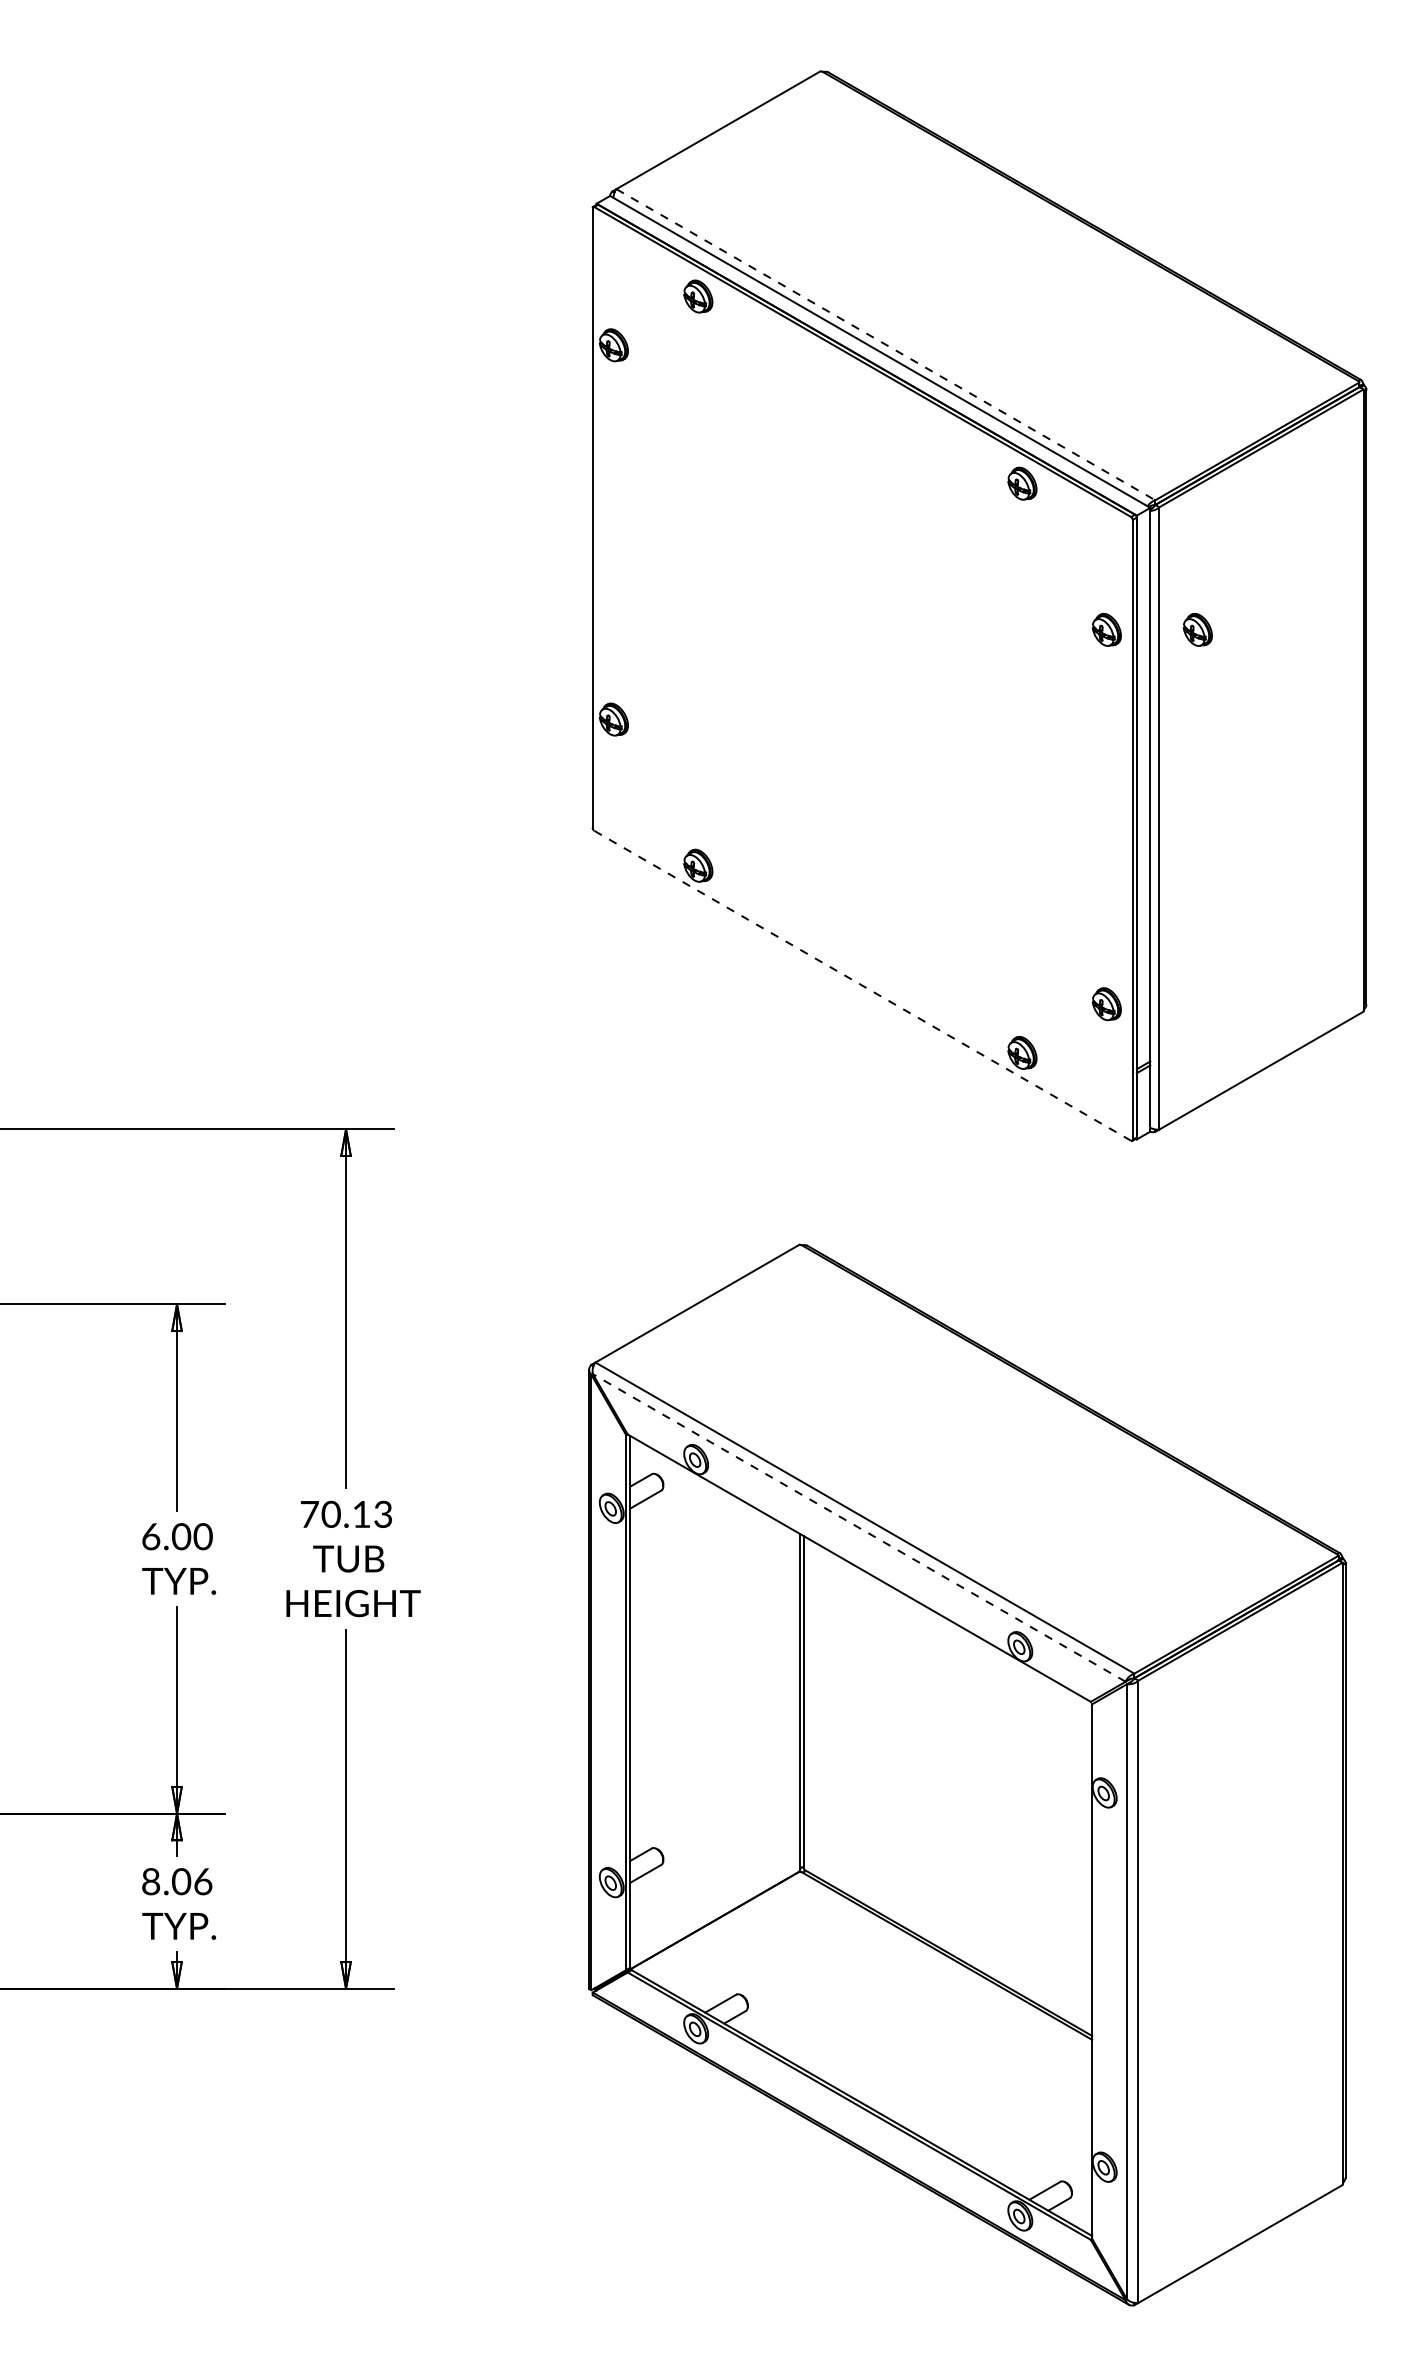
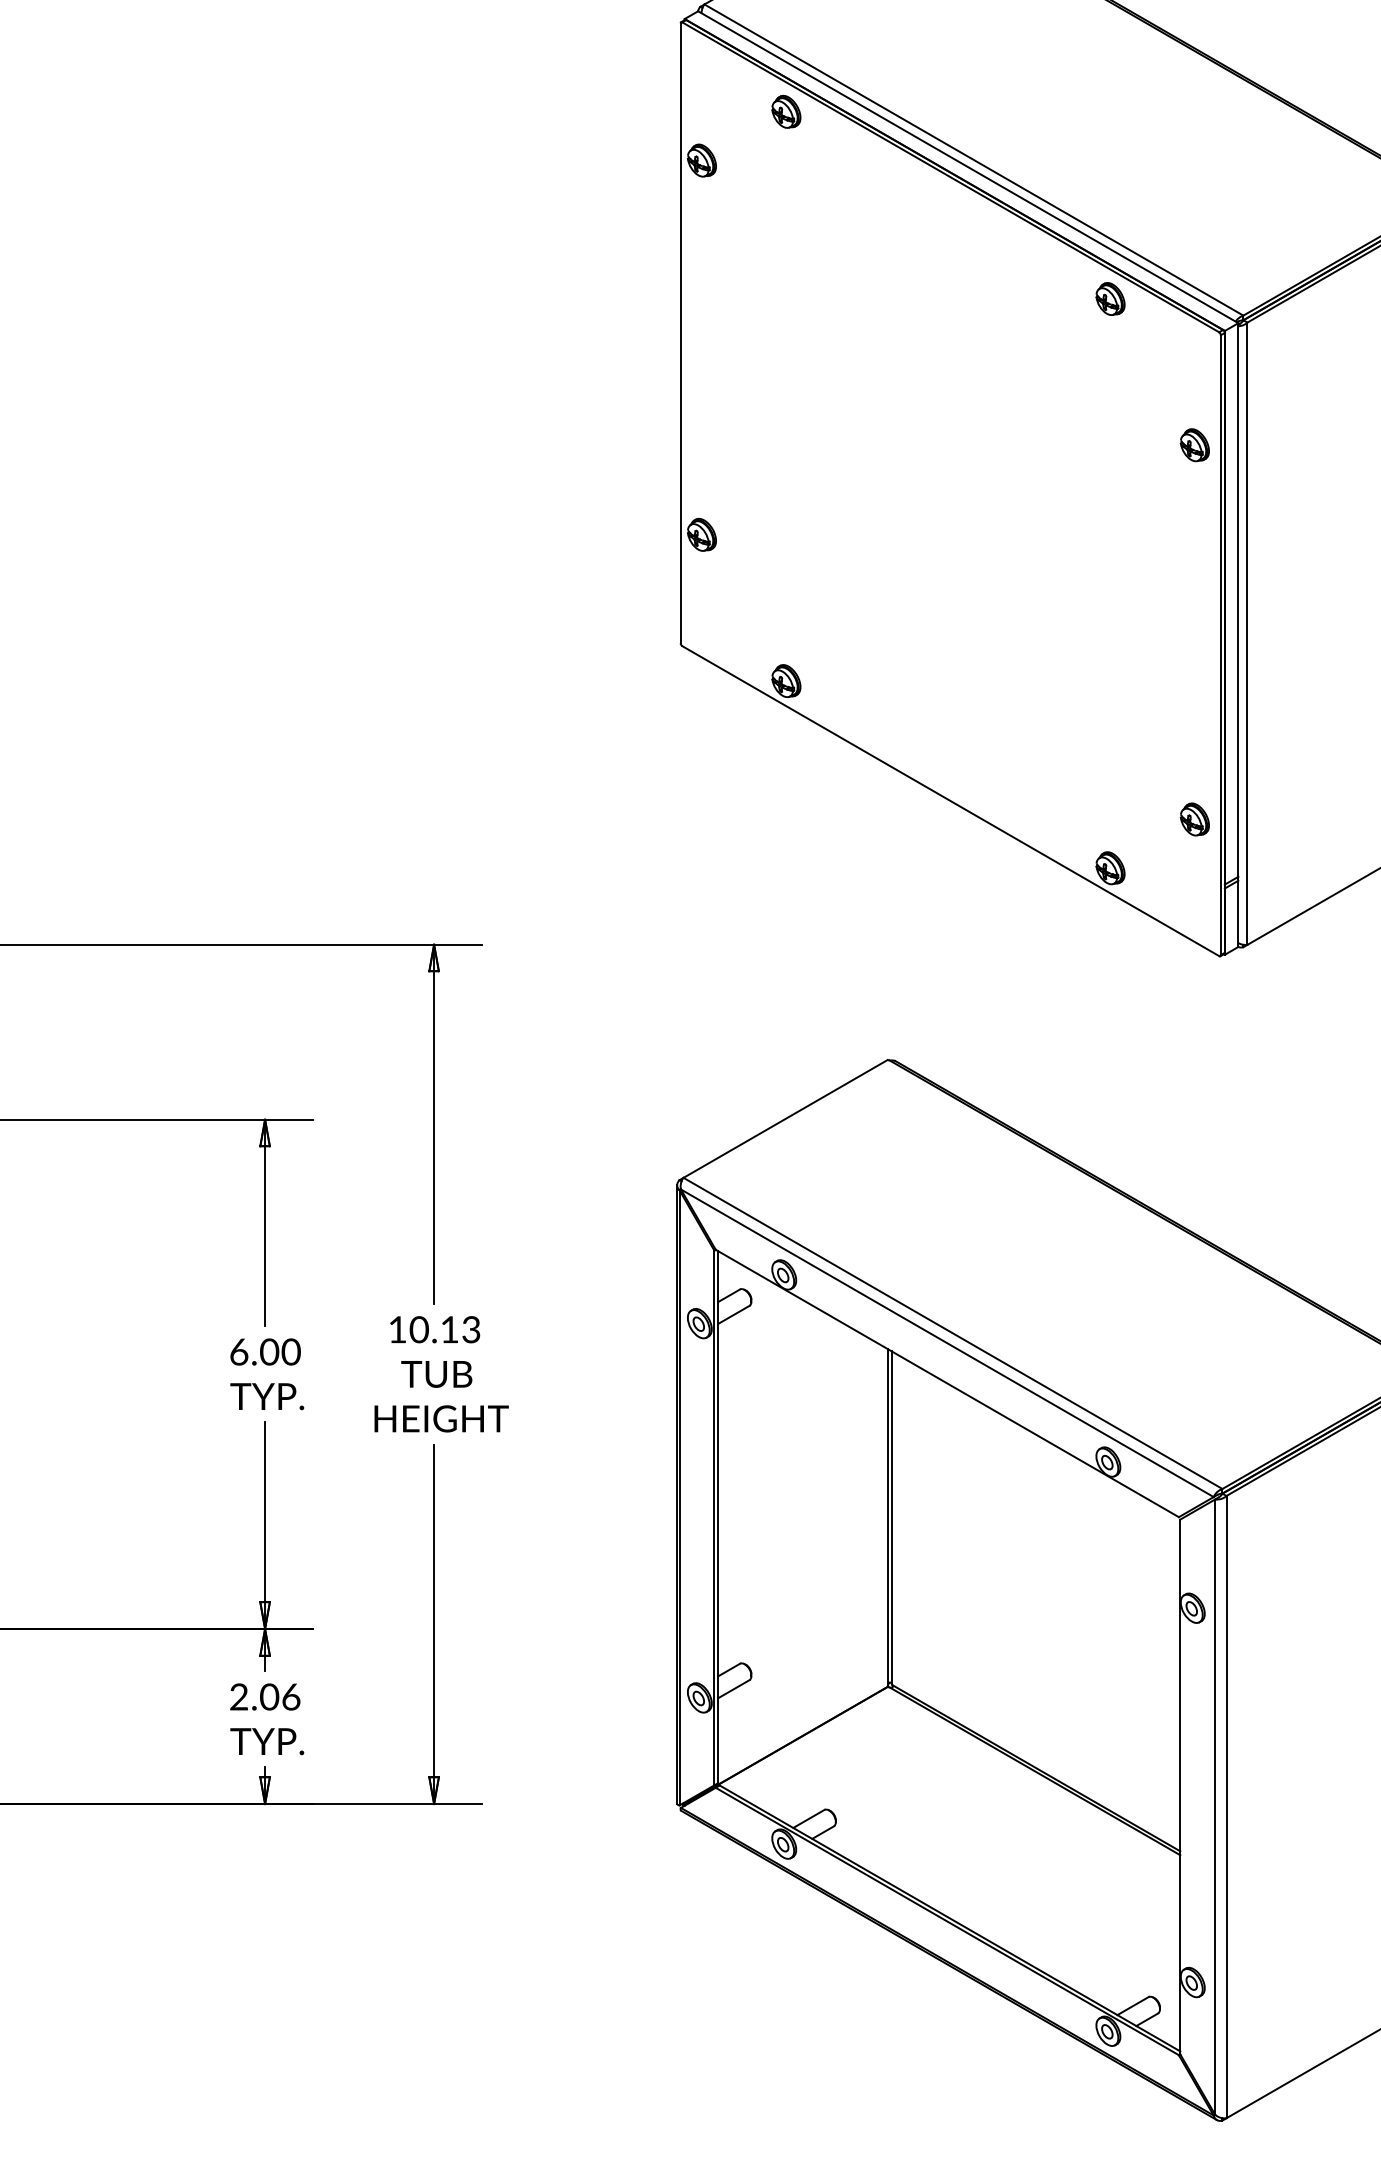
line: (886, 344) -> (974, 159), dashed -> solid
part: (1197, 629) -> (1285, 444), removed
line: (862, 985) -> (950, 800), dashed -> solid
text: (309, 1514) -> (397, 1329), 70.13 -> 10.13
line: (859, 1527) -> (947, 1342), dashed -> solid
text: (151, 1882) -> (239, 1697), 8.06 -> 2.06

